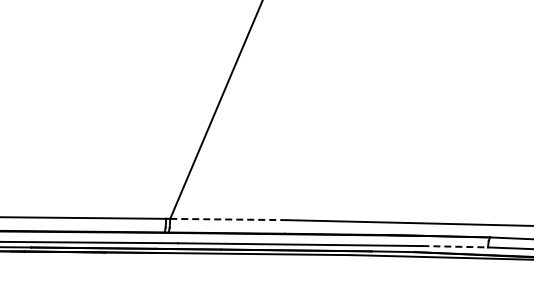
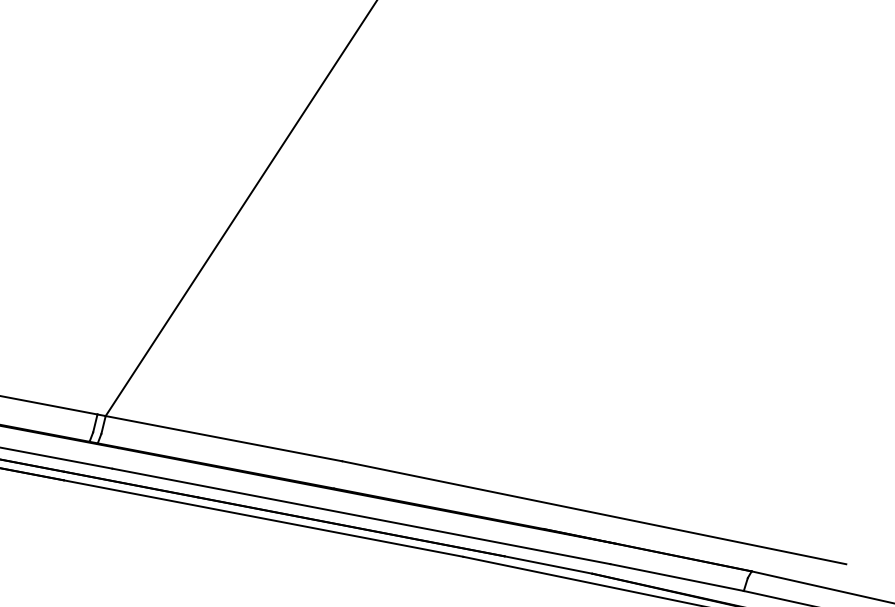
line: (228, 219) -> (224, 438), dashed -> solid
line: (455, 246) -> (677, 577), dashed -> solid

